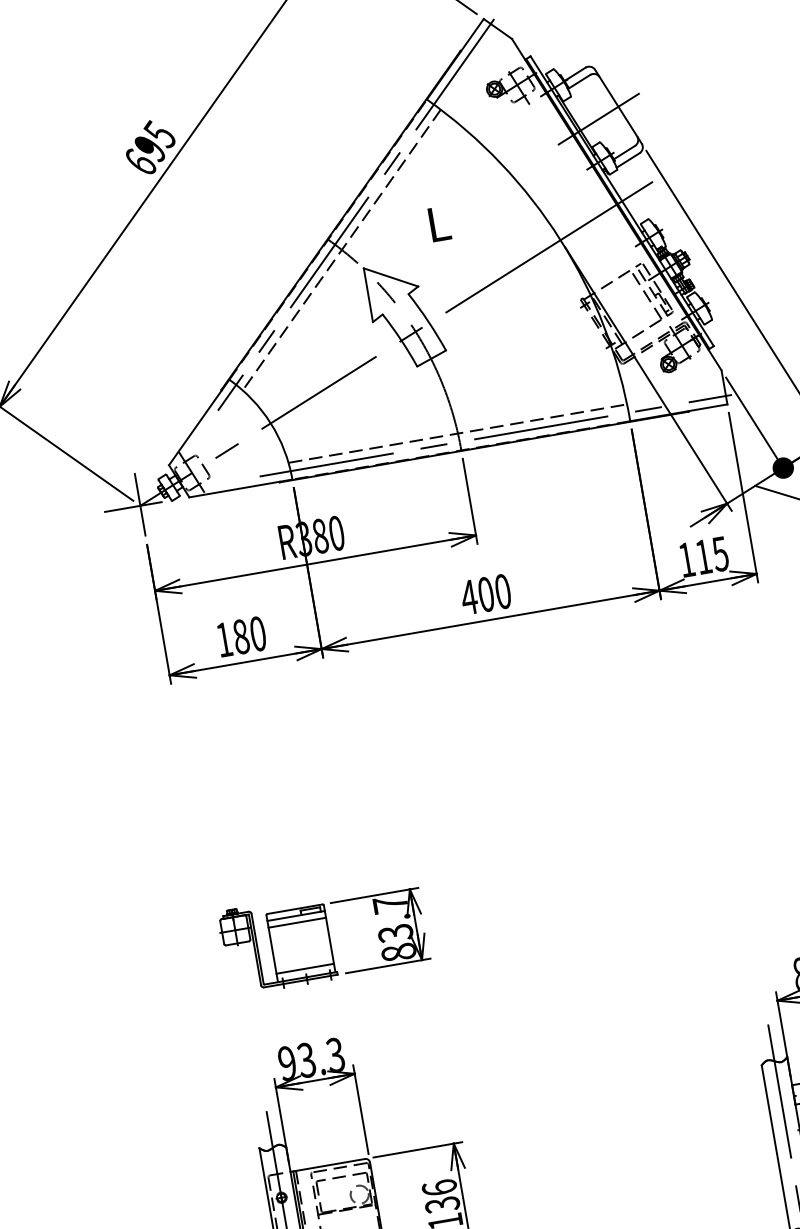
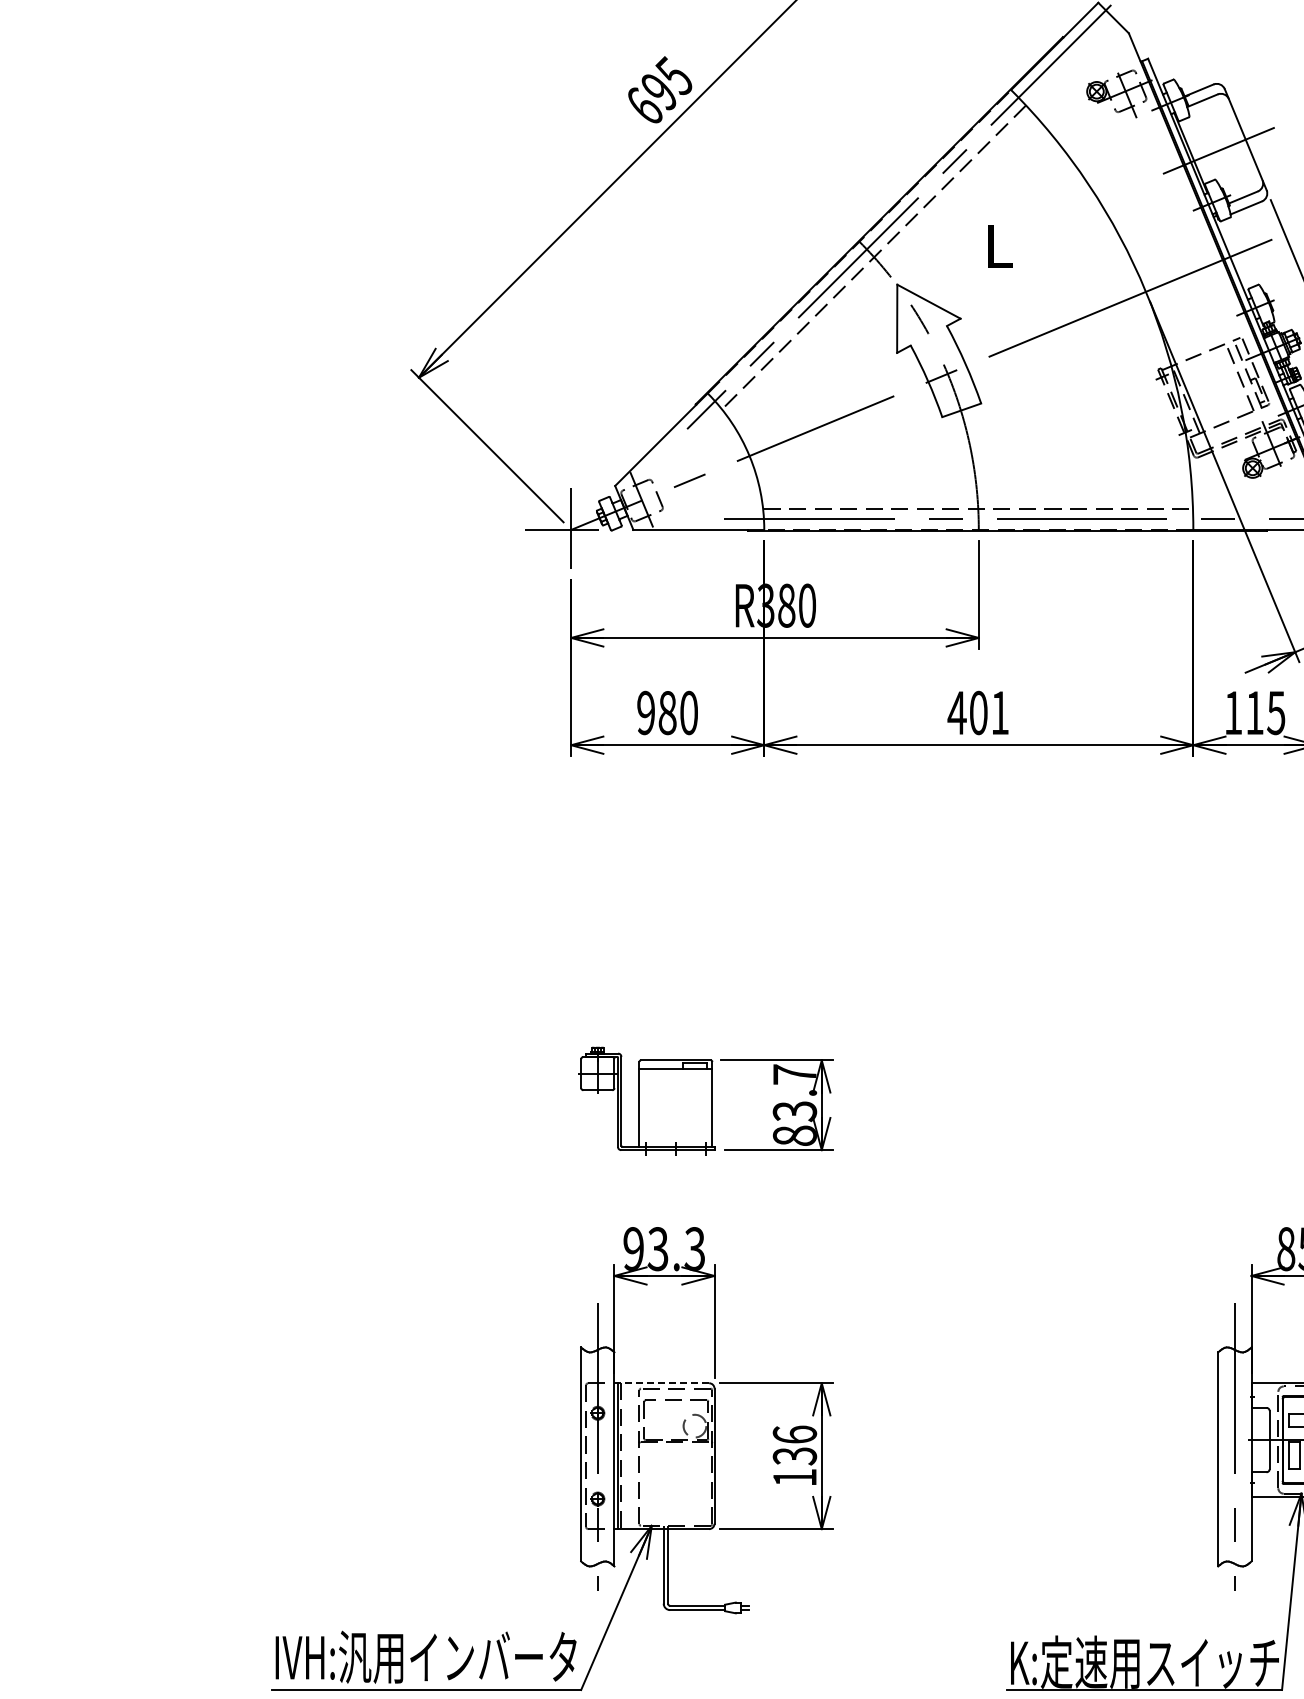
text: (503, 591) -> (1000, 712), 400 -> 401
text: (223, 639) -> (645, 712), 180 -> 980
line: (296, 922) -> (675, 1077), removed
line: (304, 968) -> (675, 1135), removed
line: (328, 1165) -> (662, 1383), solid -> dashed

